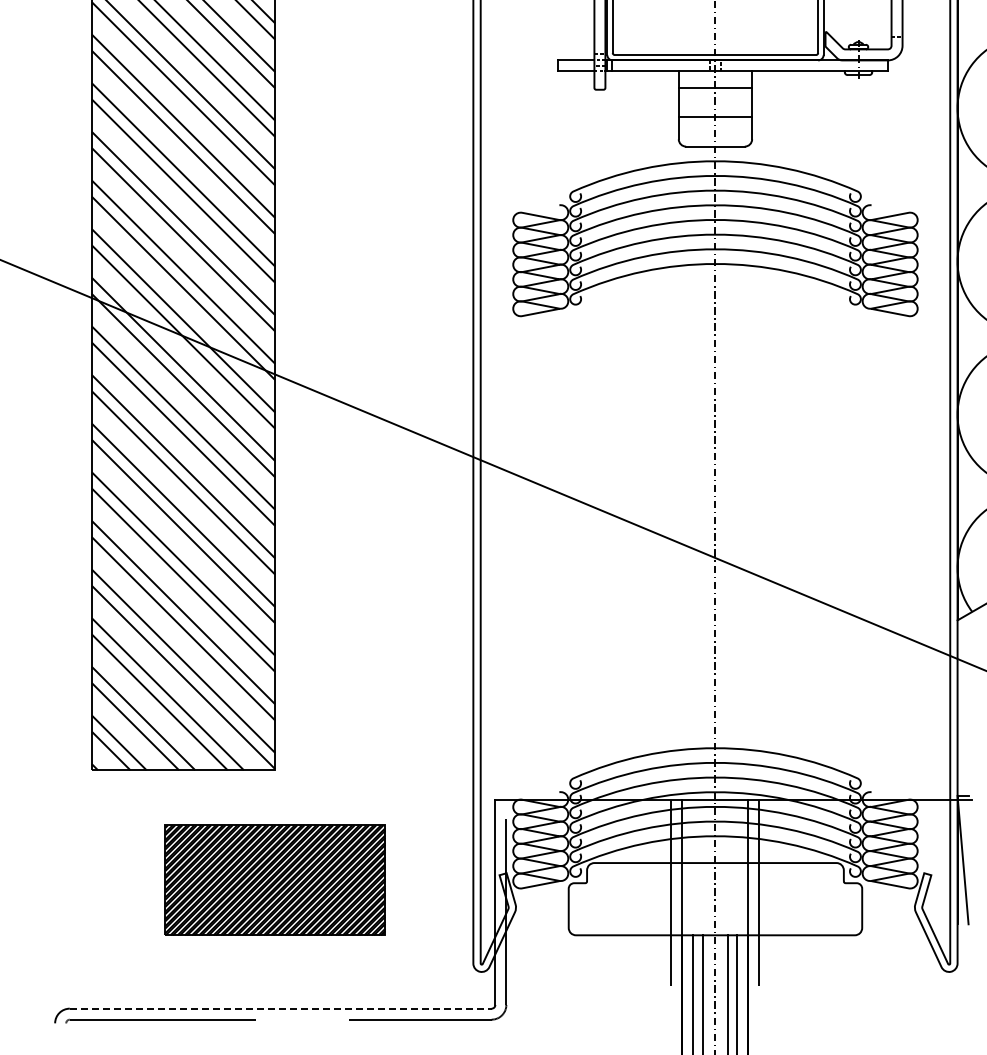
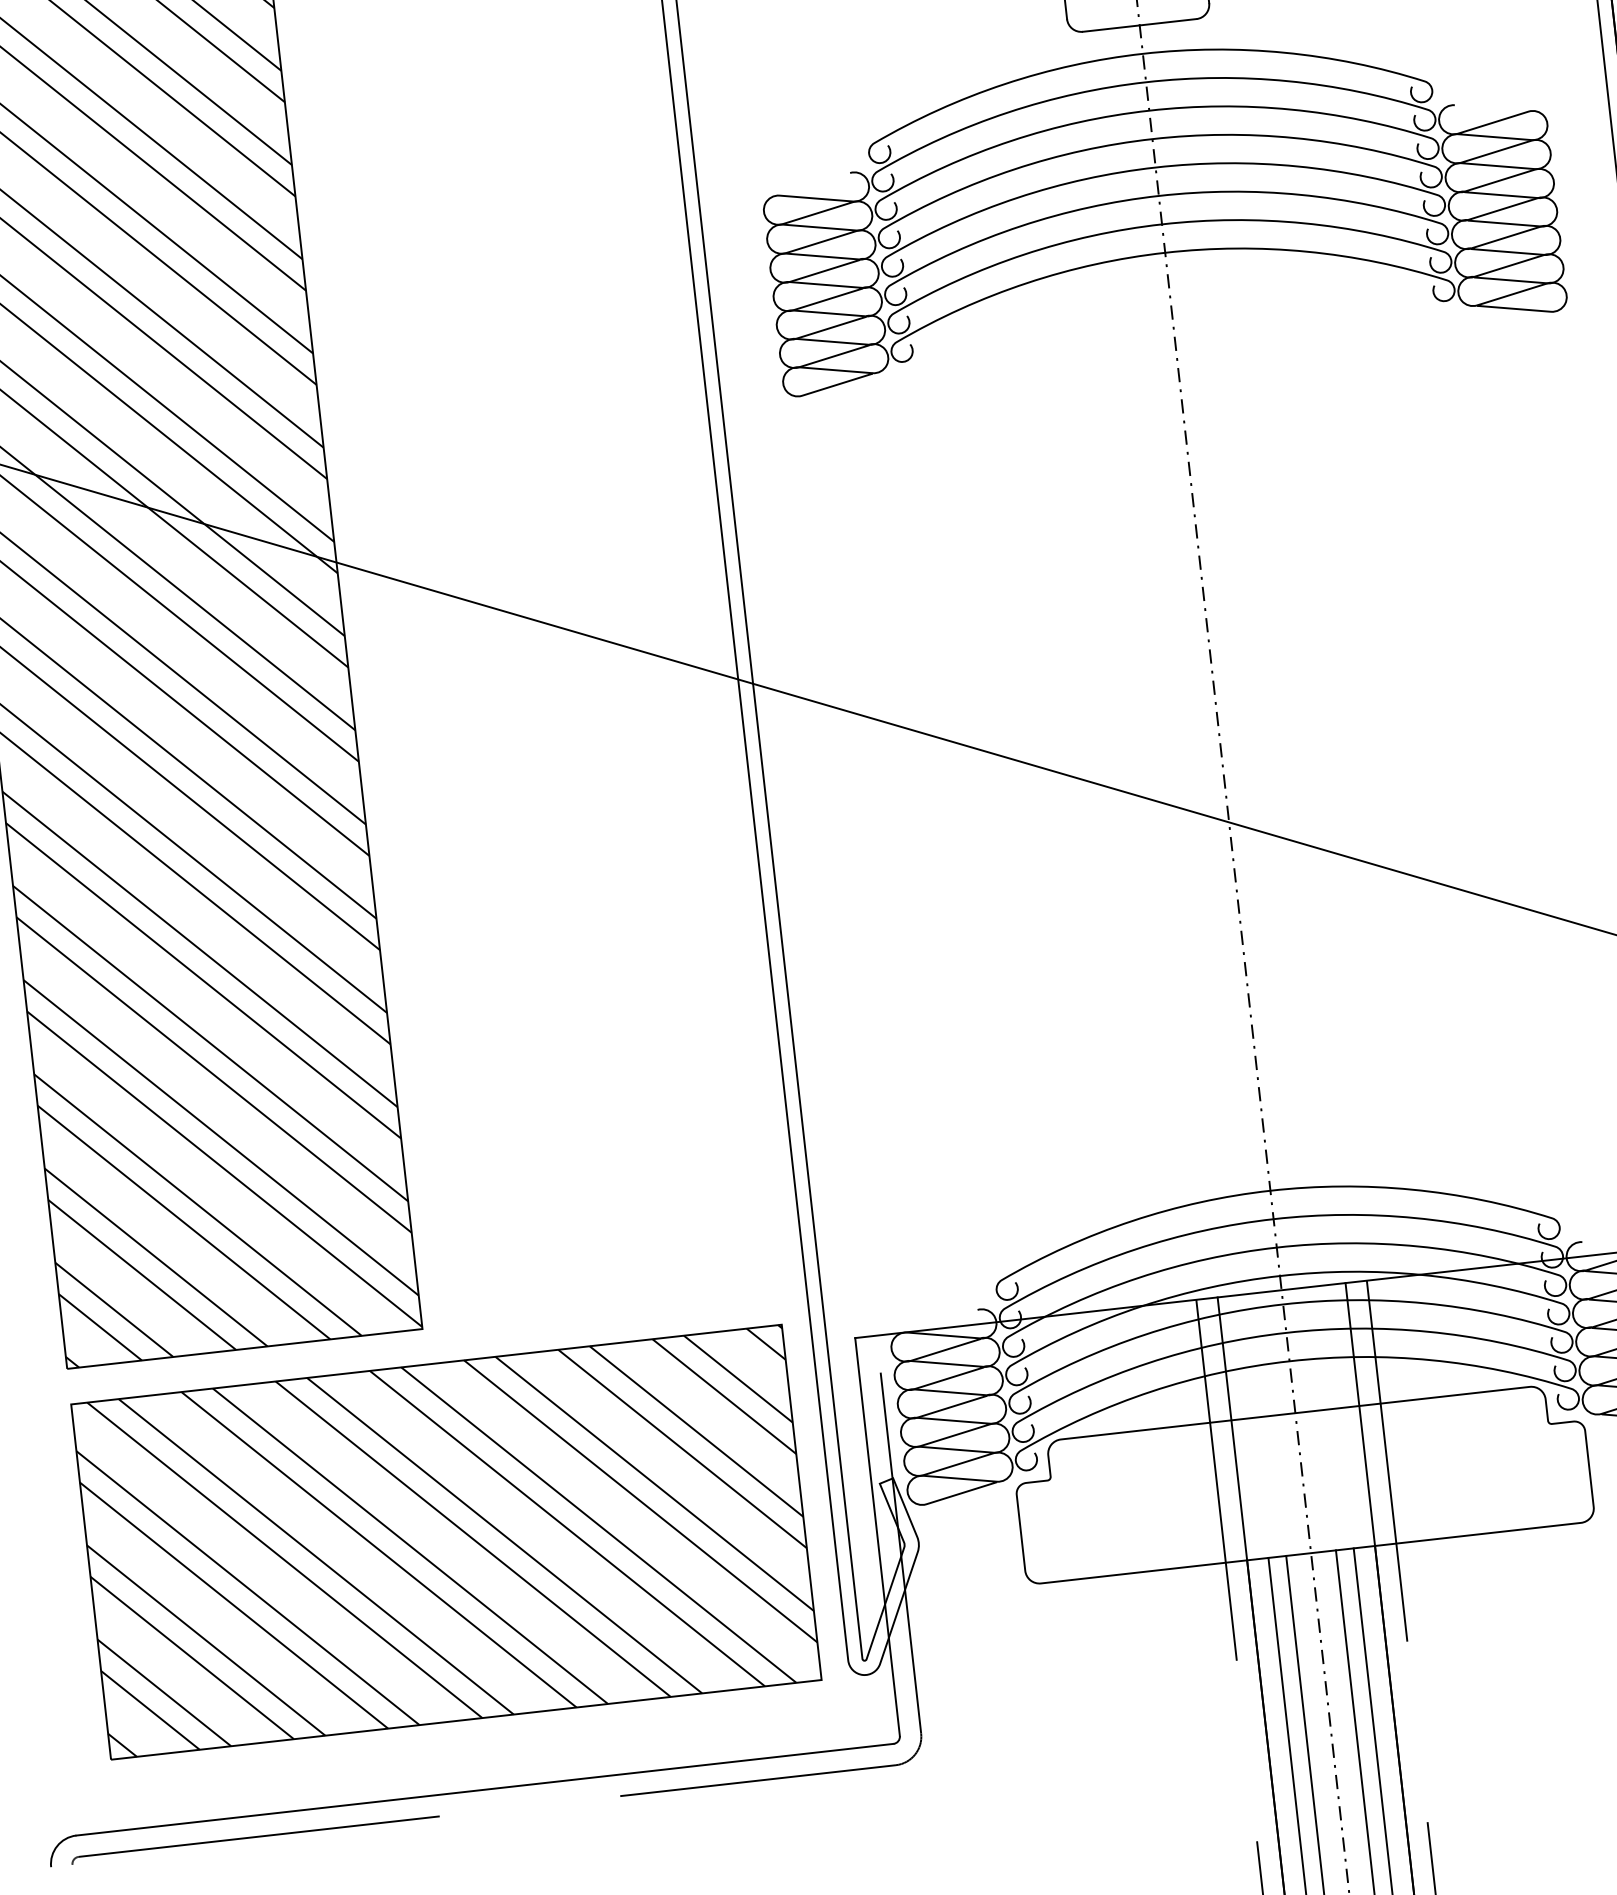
part: (275, 880) -> (446, 1542), size x1.67
line: (280, 1008) -> (484, 1789), dashed -> solid

